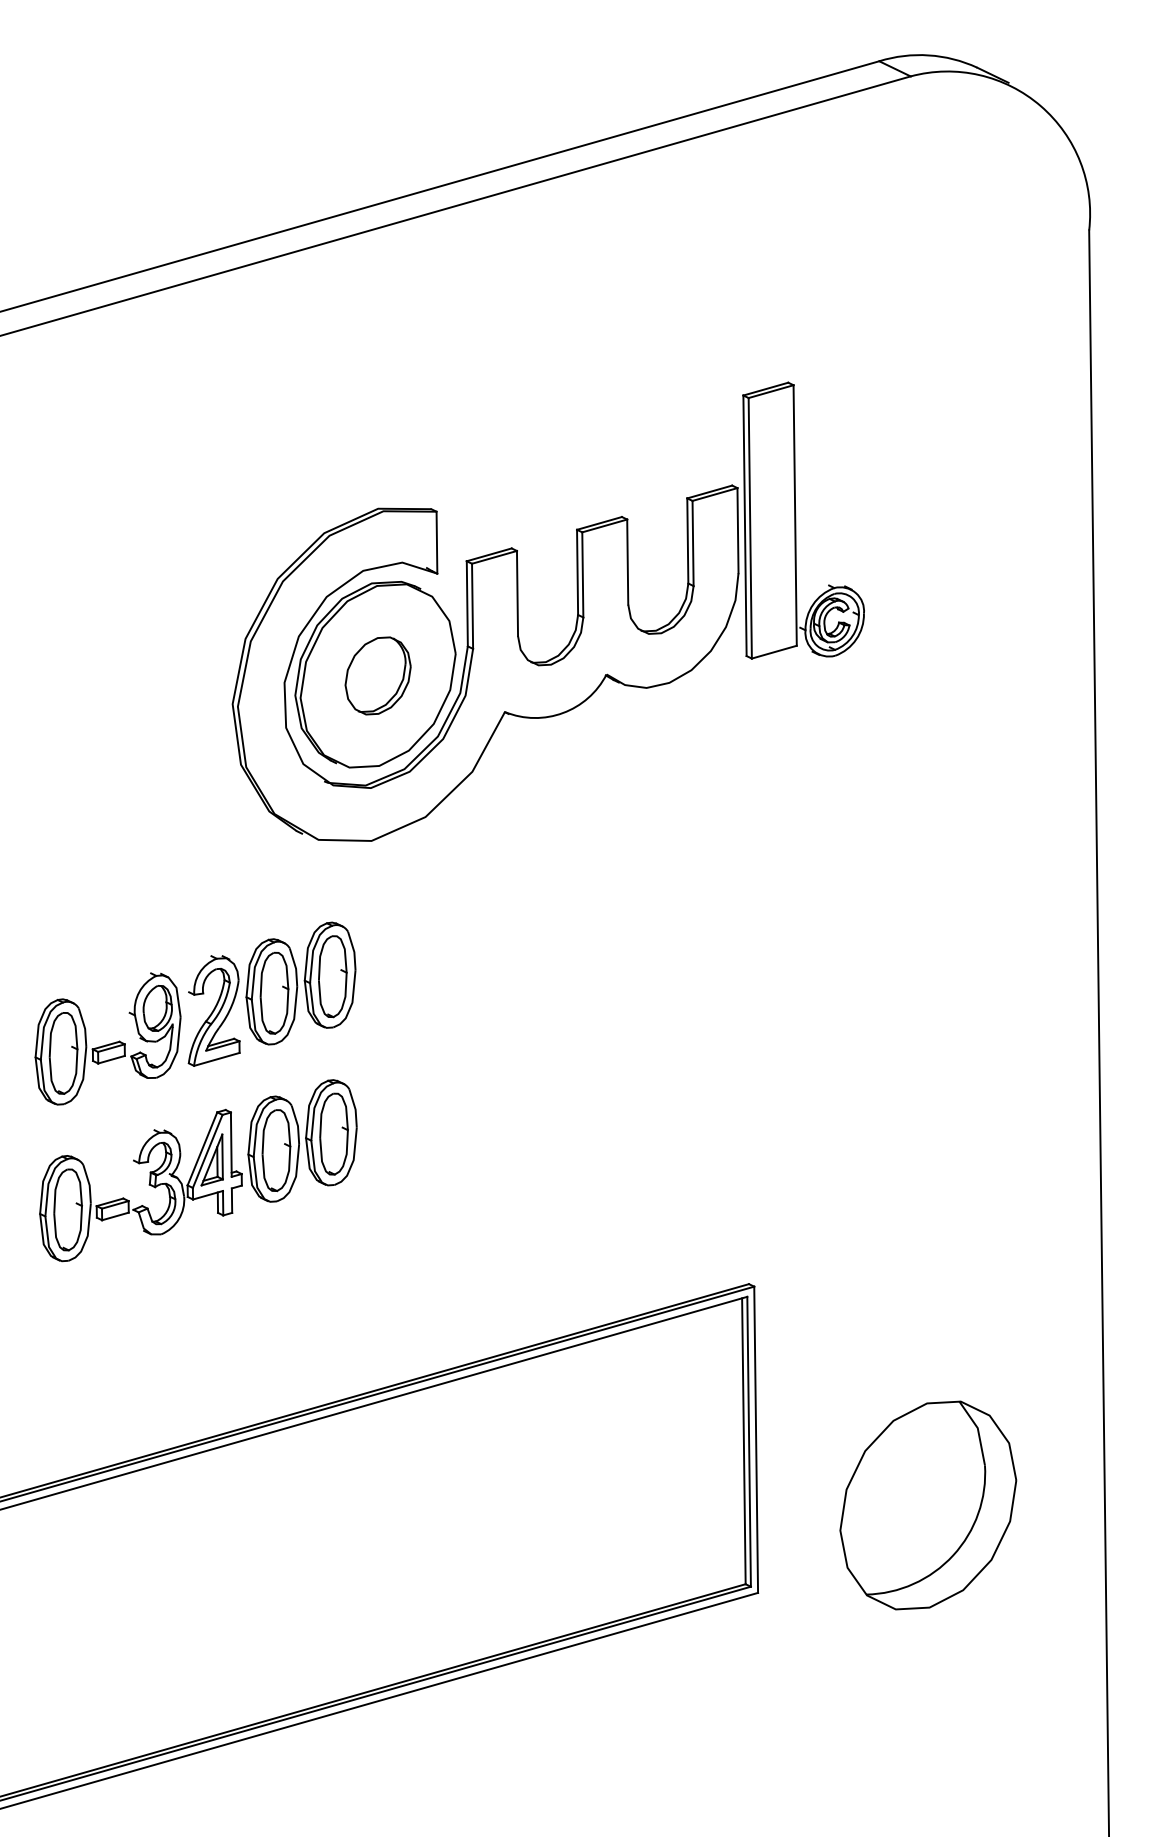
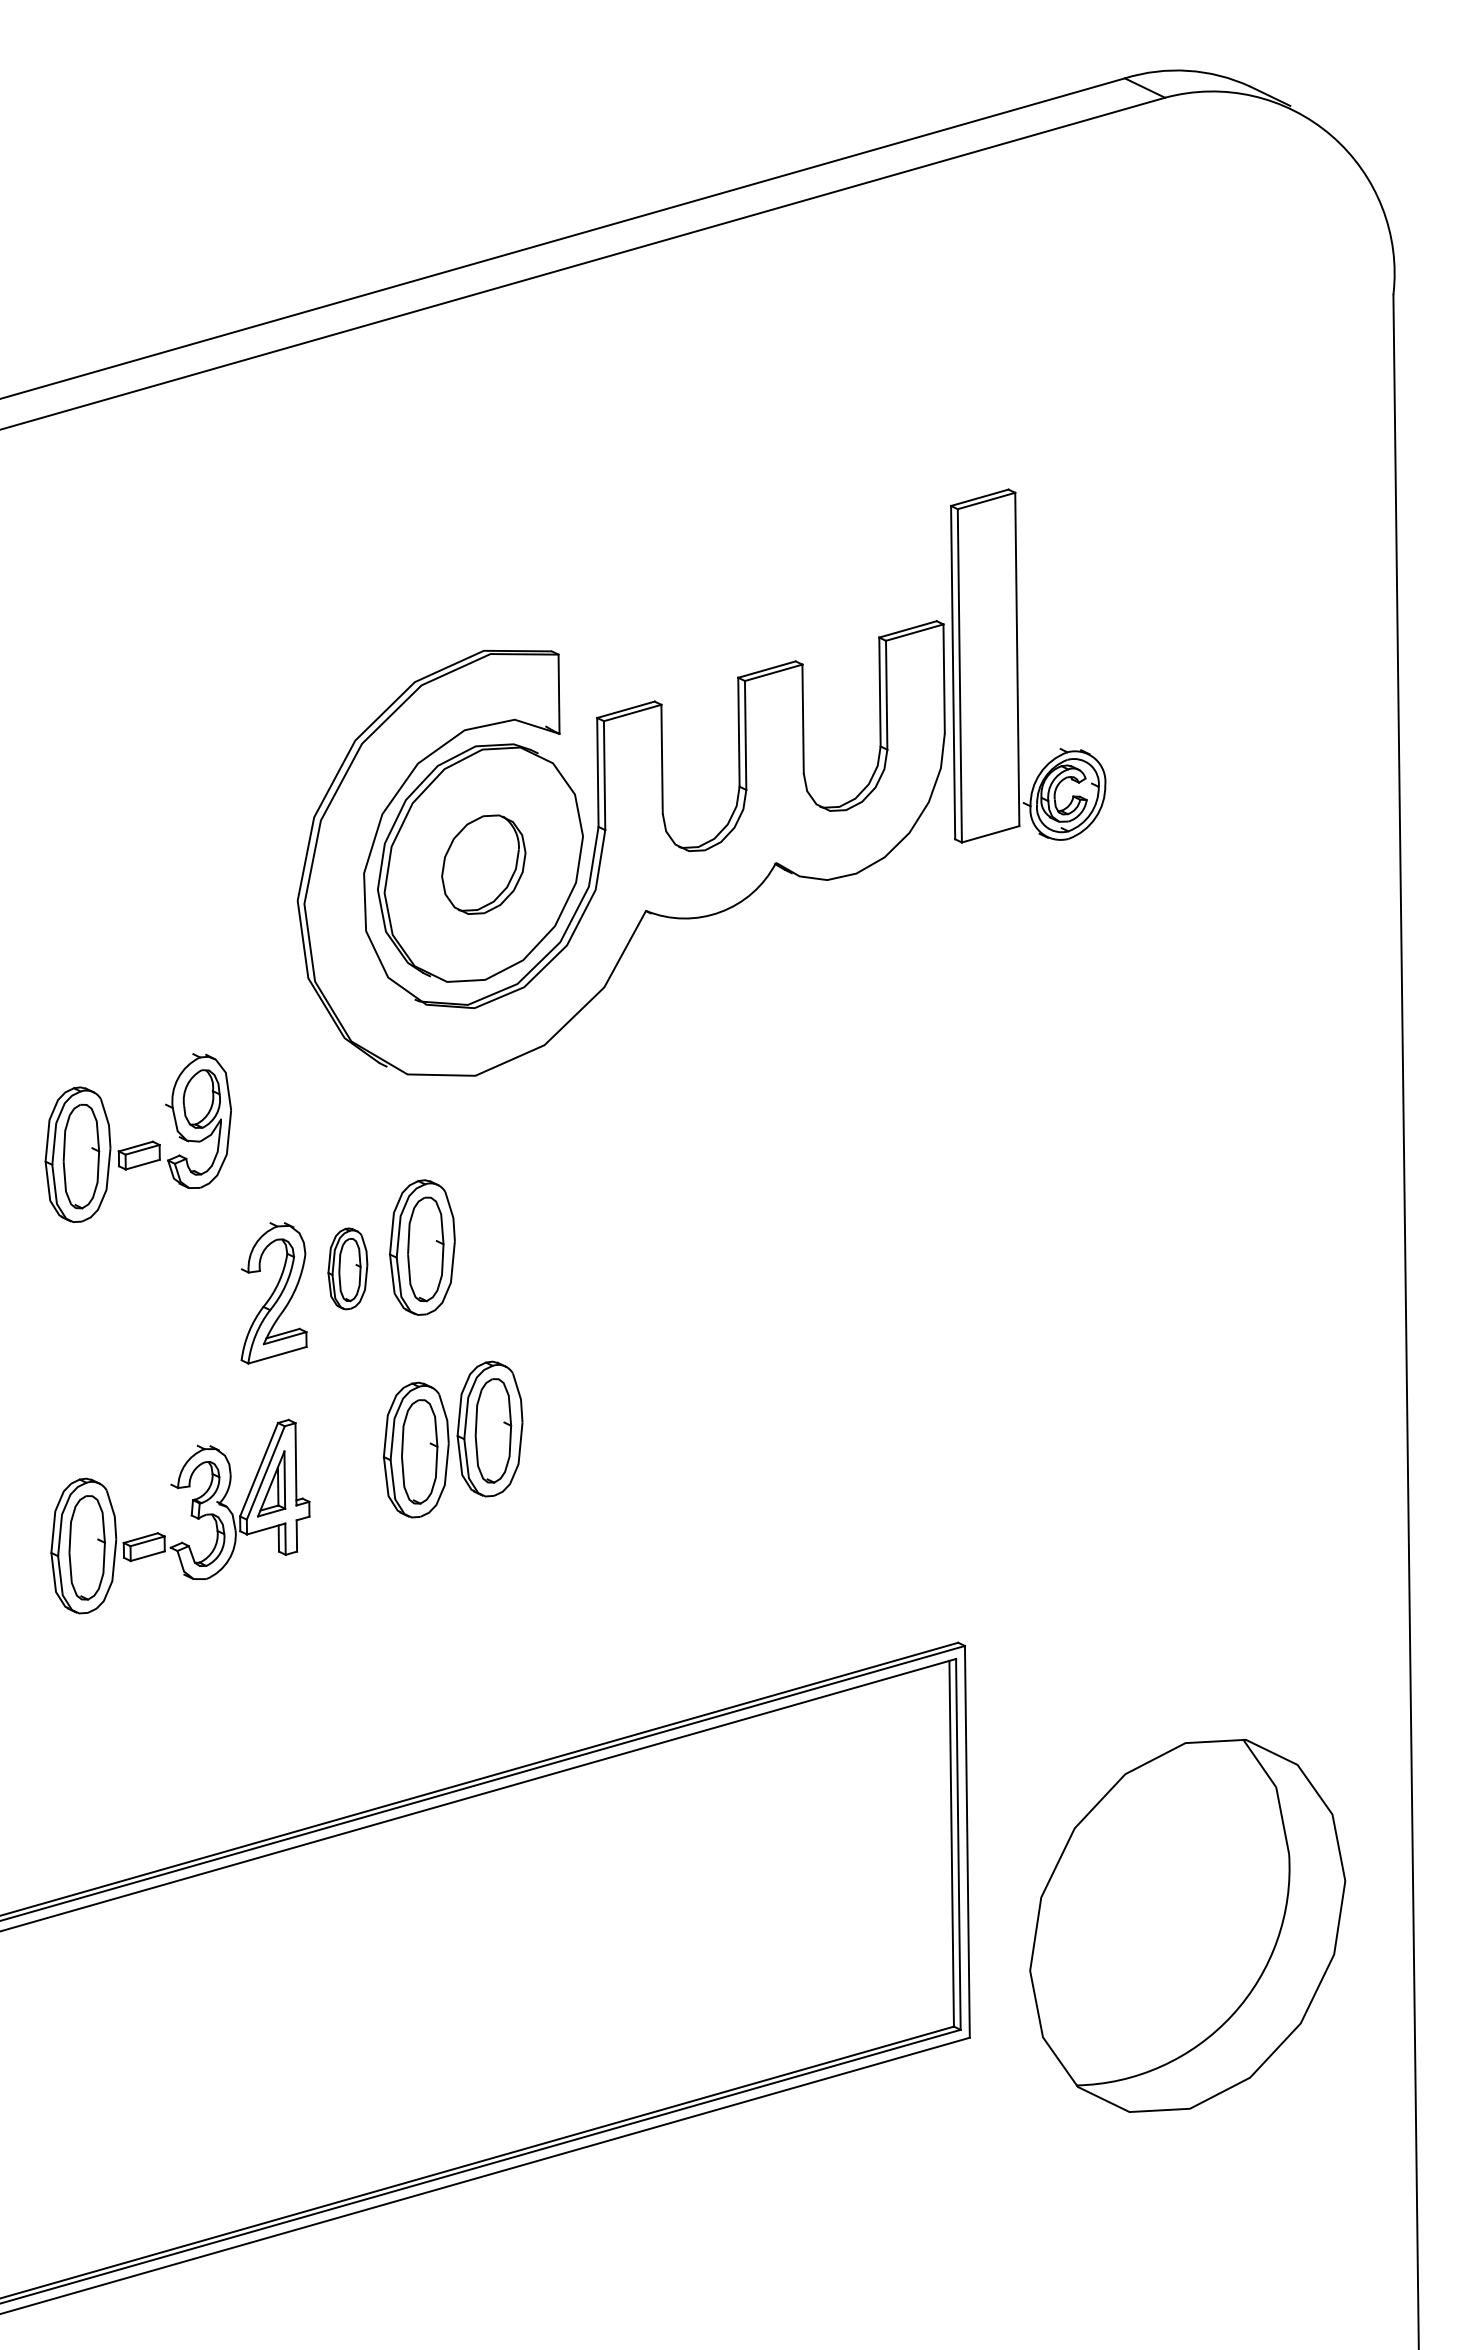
part: (271, 991) -> (347, 1268), size x0.6
part: (108, 1043) -> (138, 1144), moved
part: (302, 1140) -> (452, 1439), moved
part: (928, 1505) -> (1187, 1925), size x1.4

